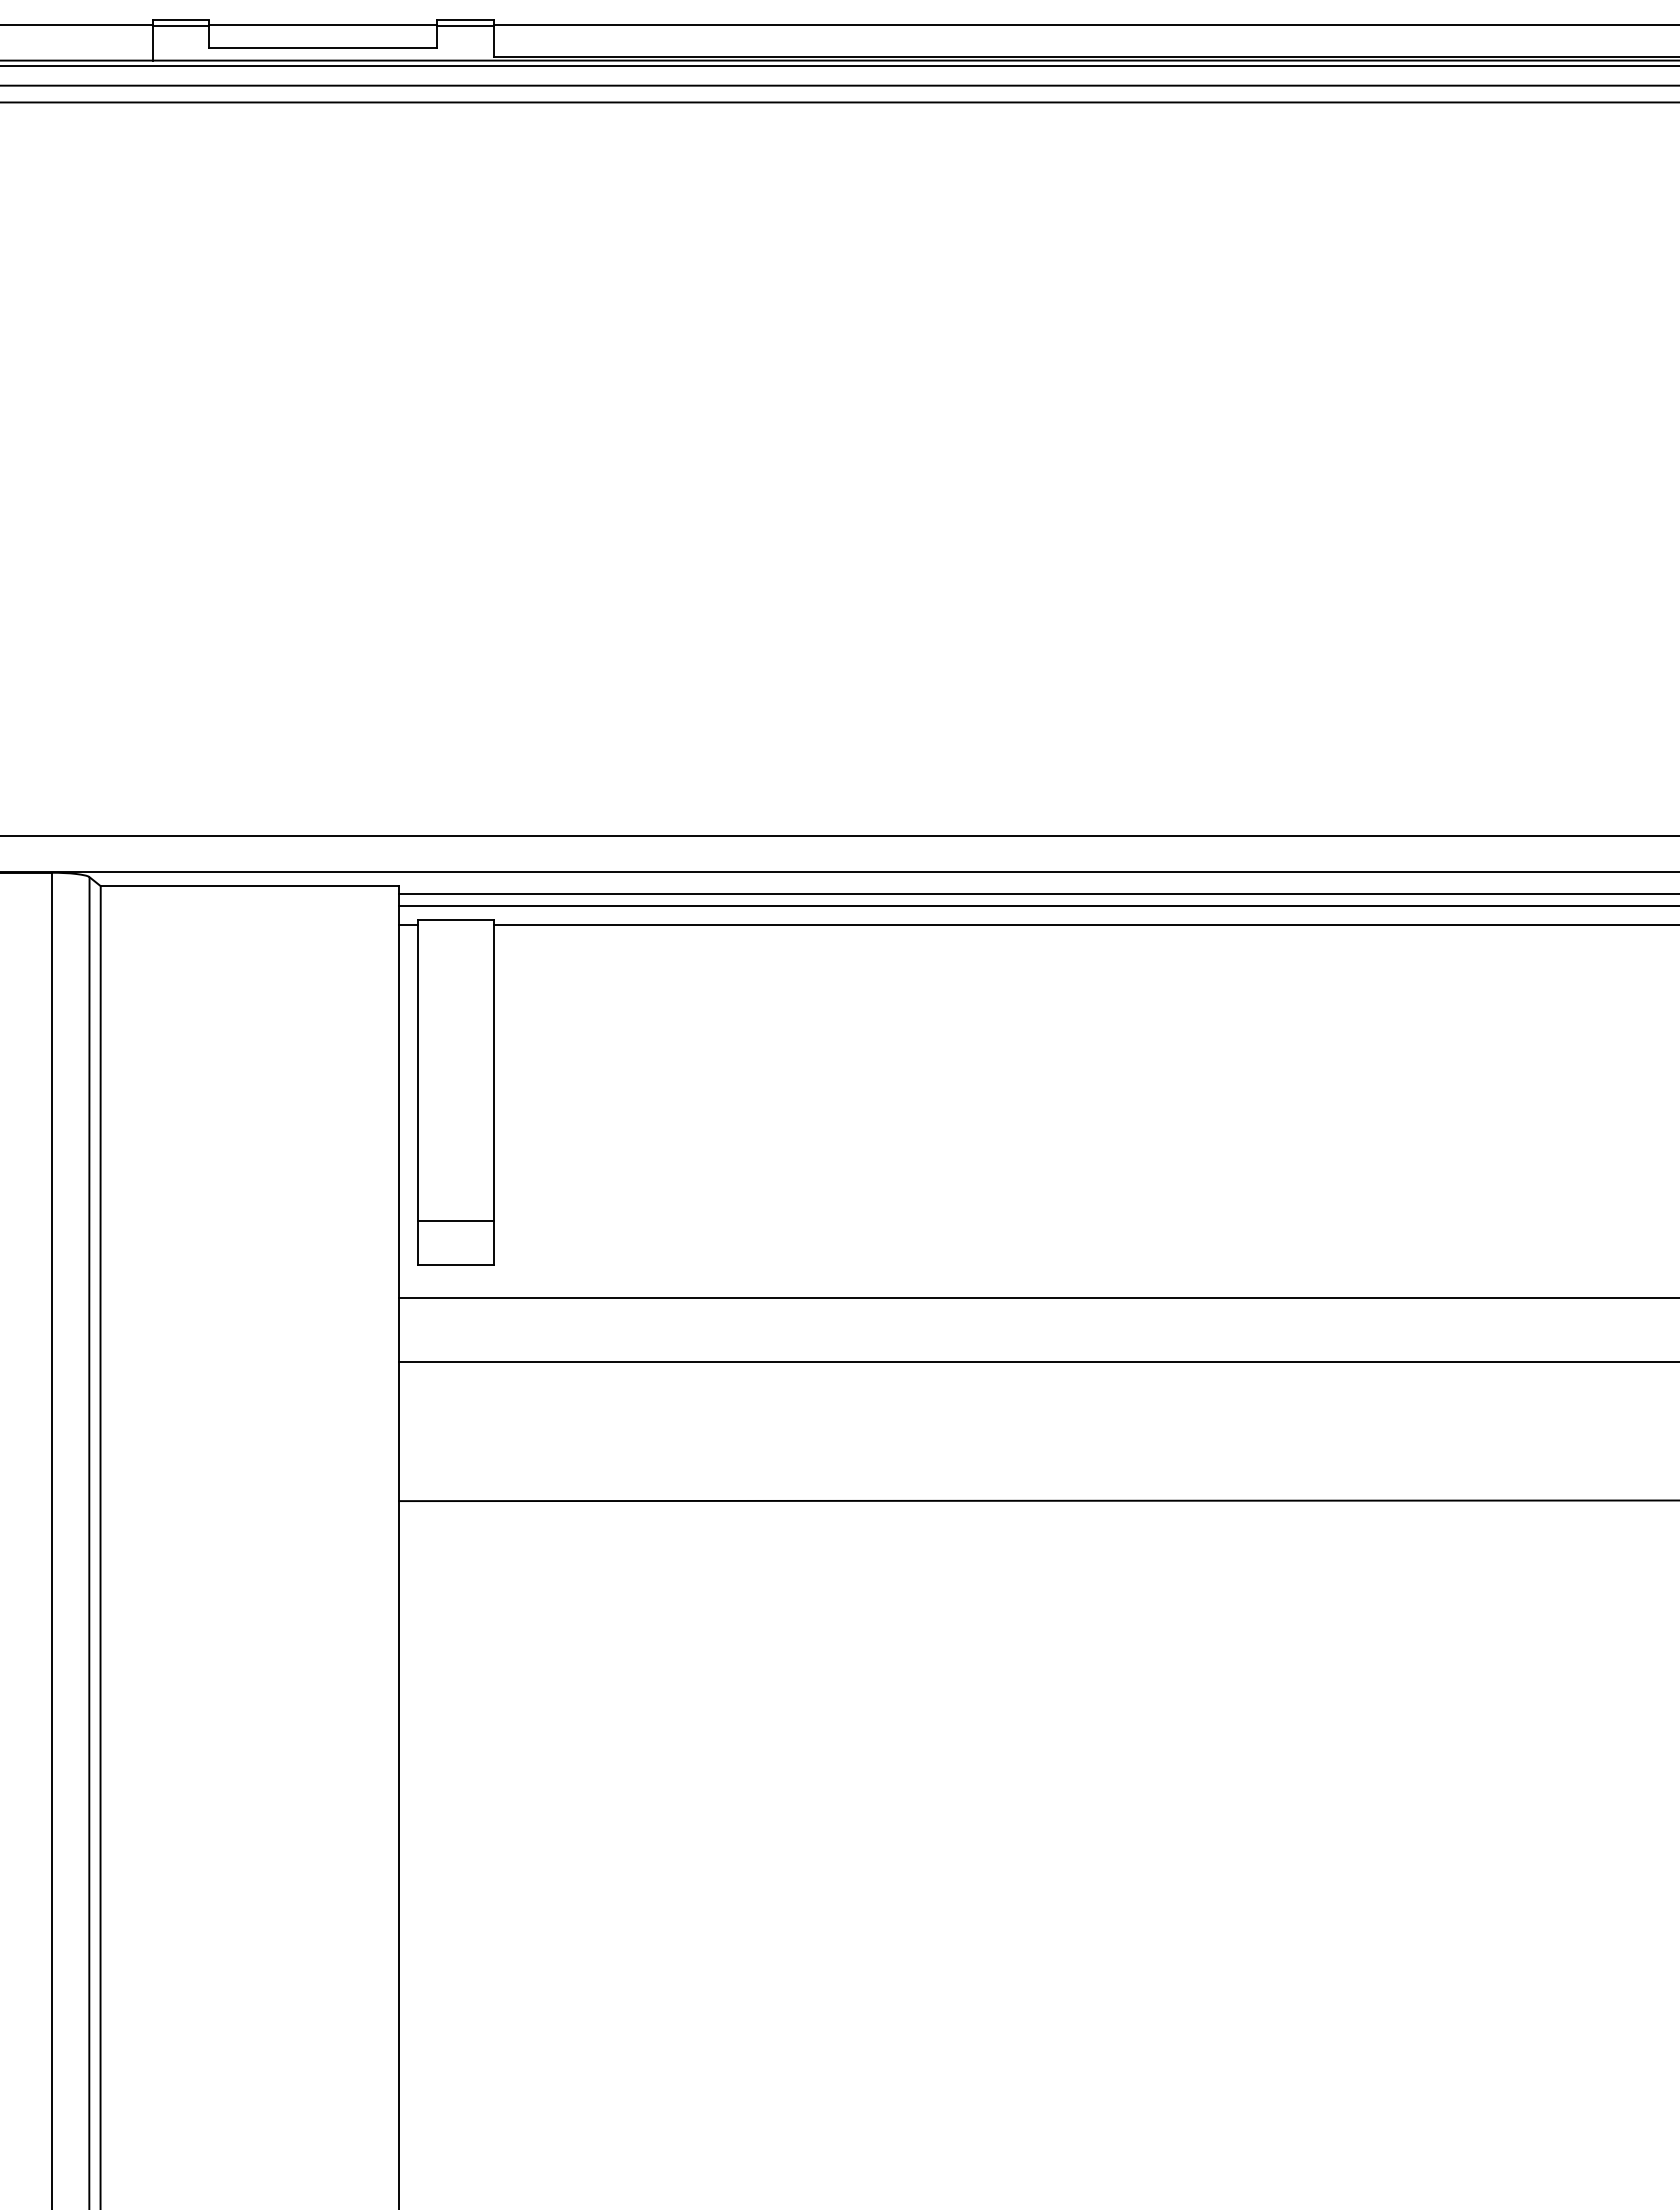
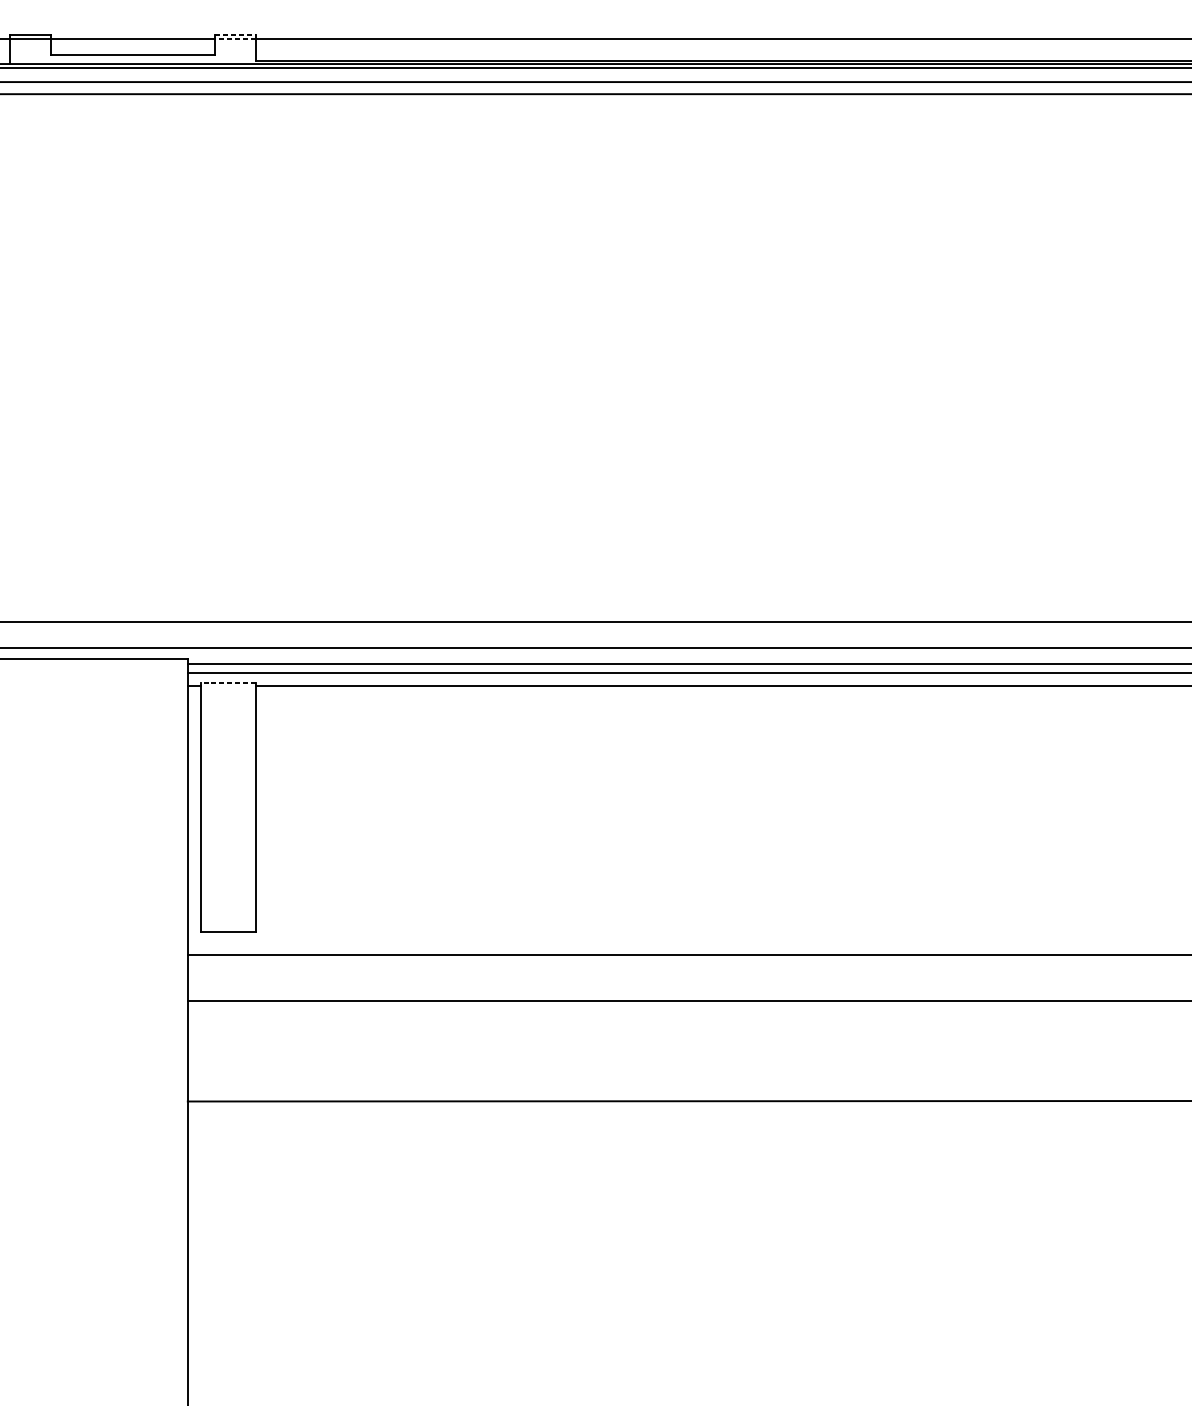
line: (465, 19) -> (235, 34), solid -> dashed
line: (464, 26) -> (234, 39), solid -> dashed
line: (456, 919) -> (229, 682), solid -> dashed
line: (455, 1220) -> (228, 899), removed

